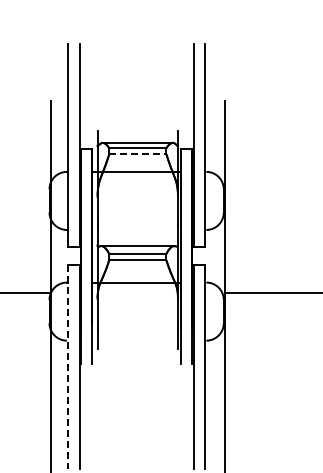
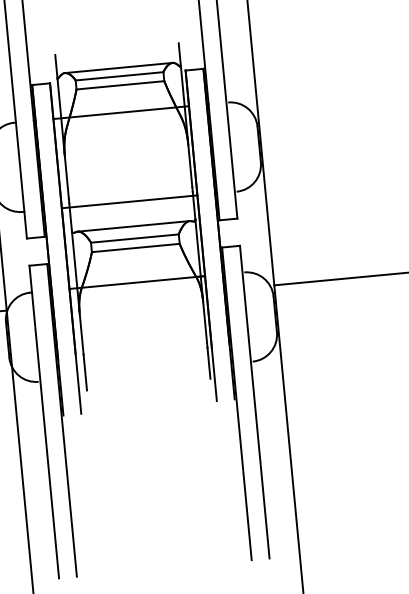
line: (137, 154) -> (119, 85), dashed -> solid
line: (136, 229) -> (129, 201), added
line: (68, 366) -> (44, 421), dashed -> solid

